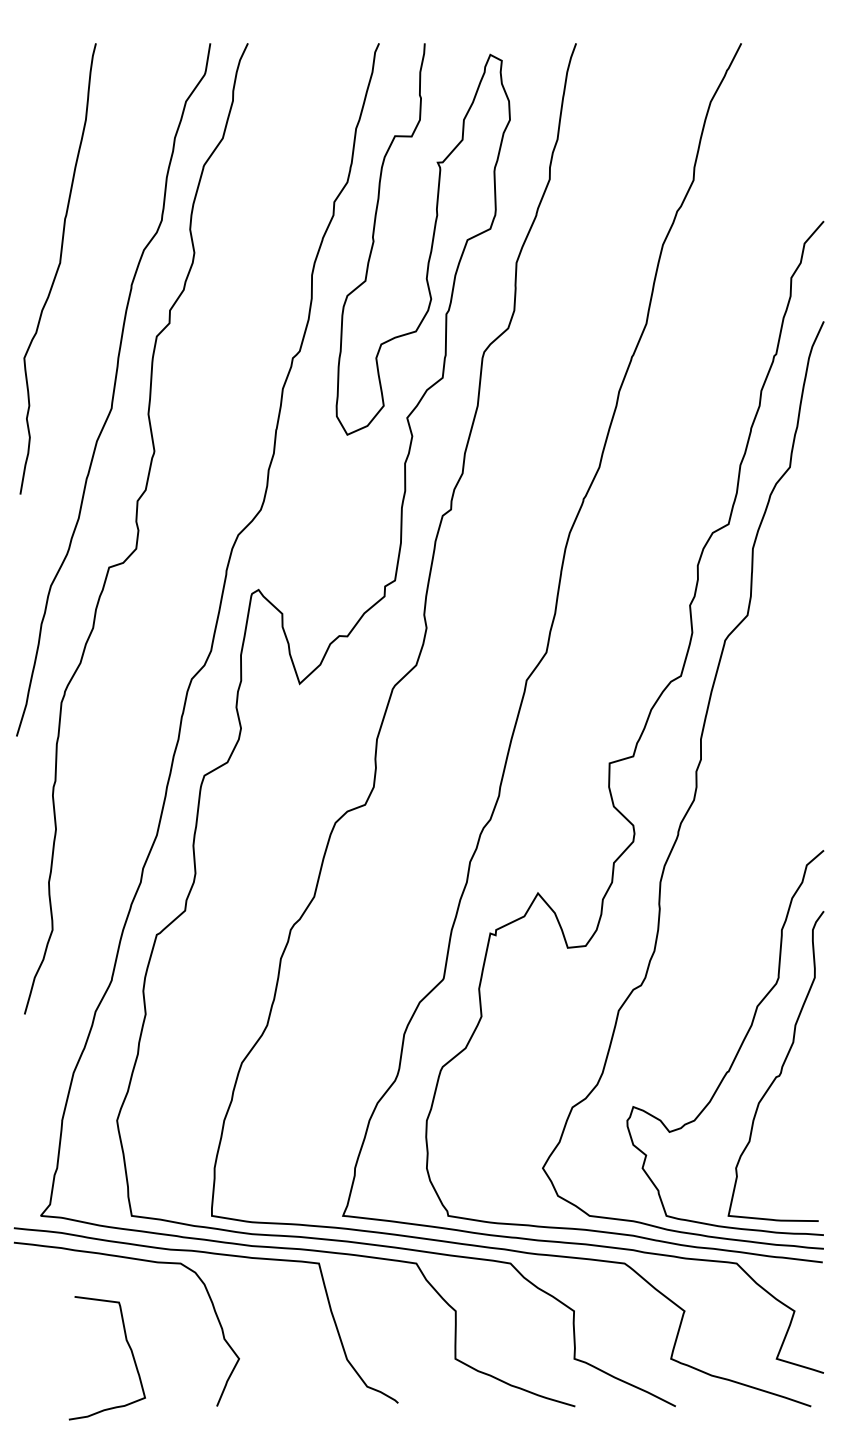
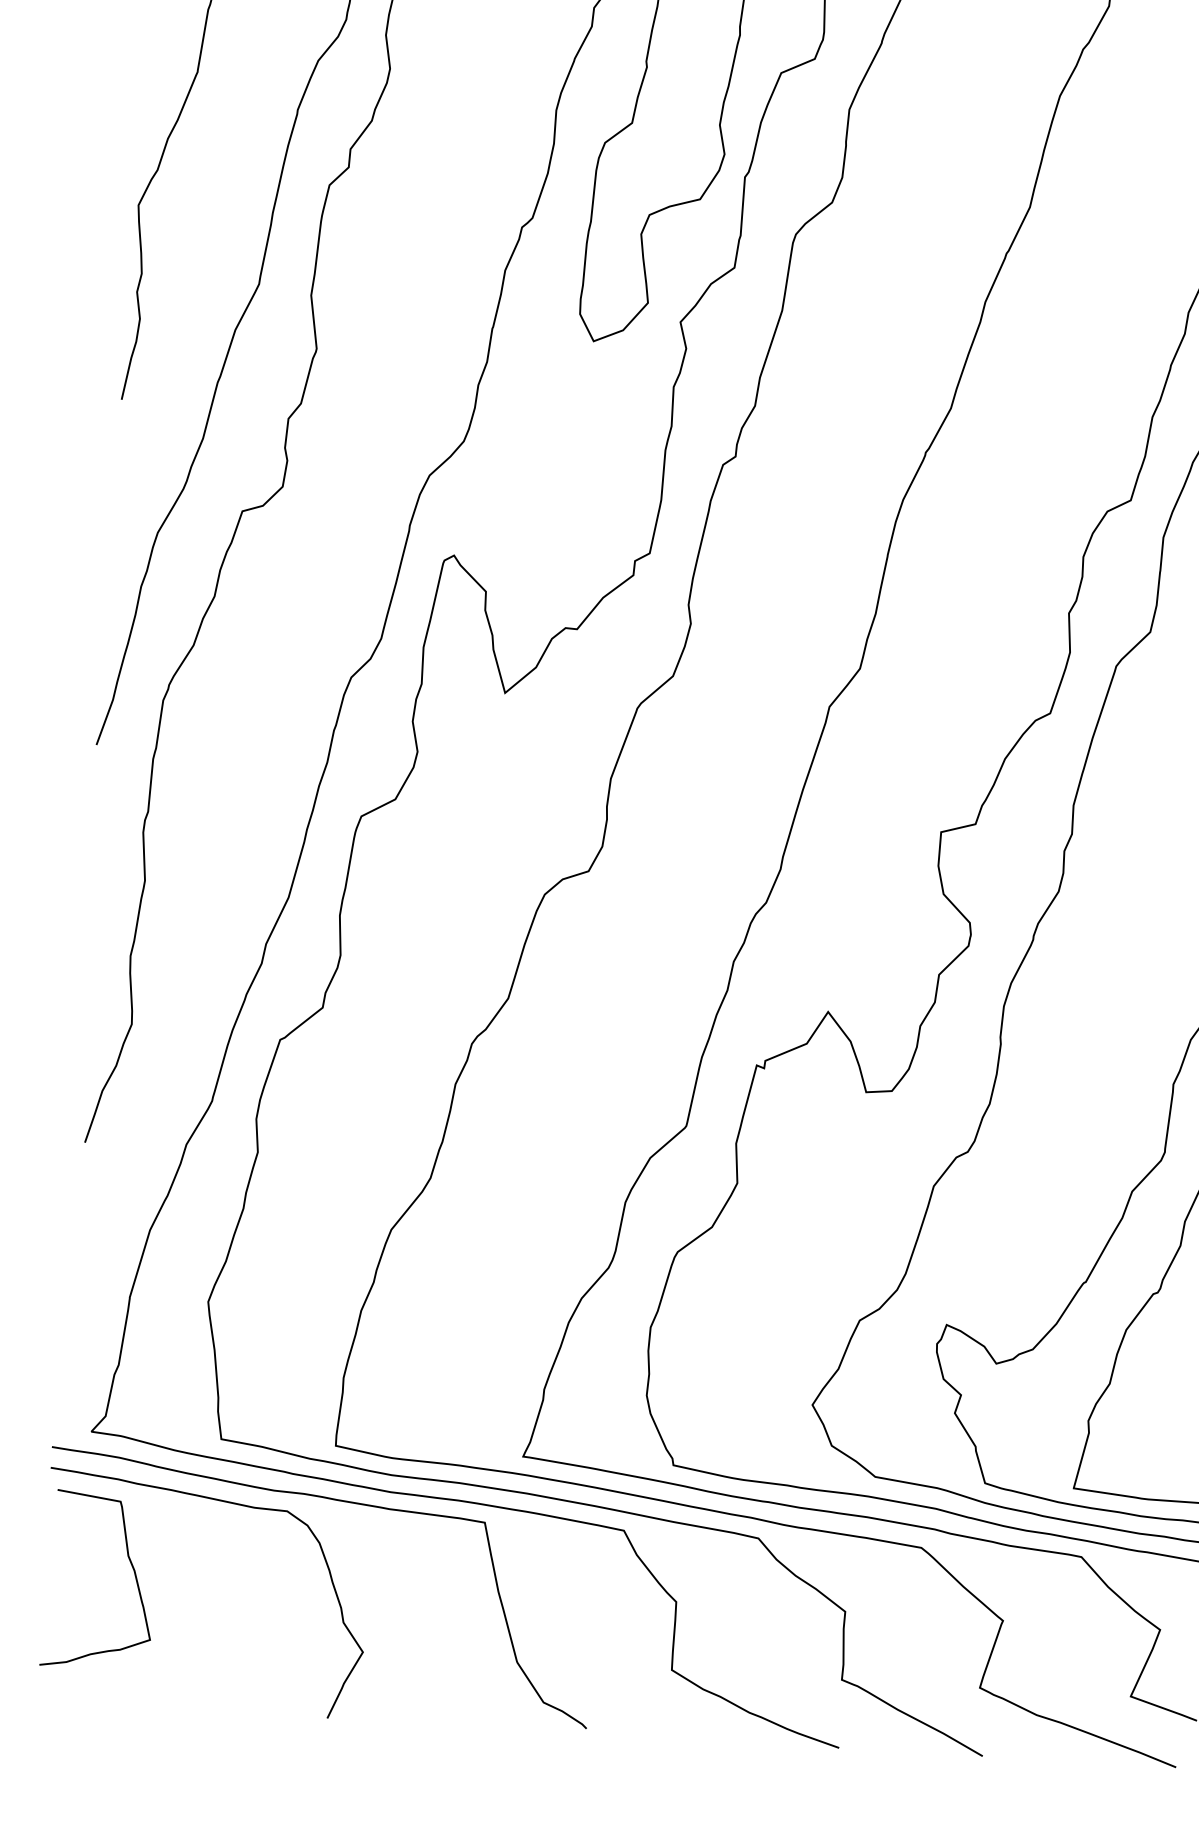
curve: (130, 1351) -> (133, 1572), moved

